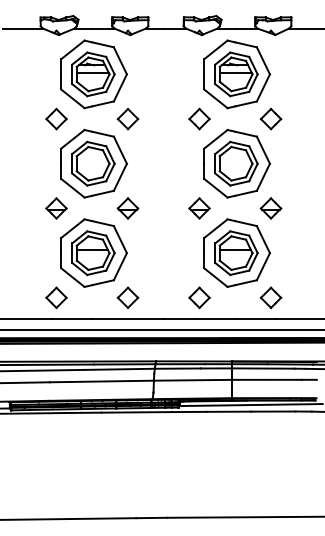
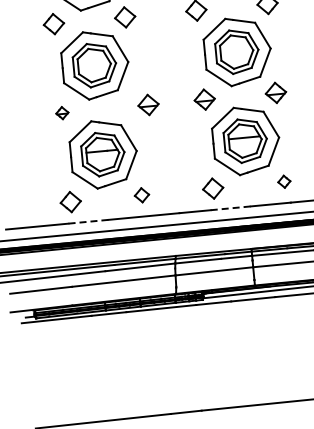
part: (56, 208) -> (62, 113), size x0.6
part: (127, 208) -> (147, 105), moved
part: (127, 297) -> (141, 195), size x0.7
part: (270, 297) -> (283, 181), size x0.6
line: (71, 319) -> (87, 222), solid -> dashed
line: (215, 319) -> (231, 208), solid -> dashed

